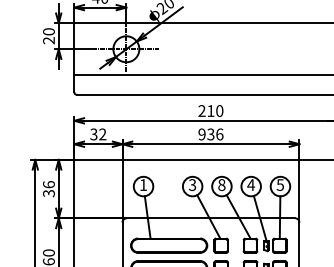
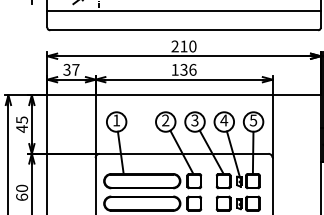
text: (102, 134) -> (75, 69), 32 -> 37
text: (201, 134) -> (174, 69), 936 -> 136
text: (221, 184) -> (194, 119), 8 -> 3
text: (192, 185) -> (165, 120), 3 -> 2
text: (48, 189) -> (21, 124), 36 -> 45

